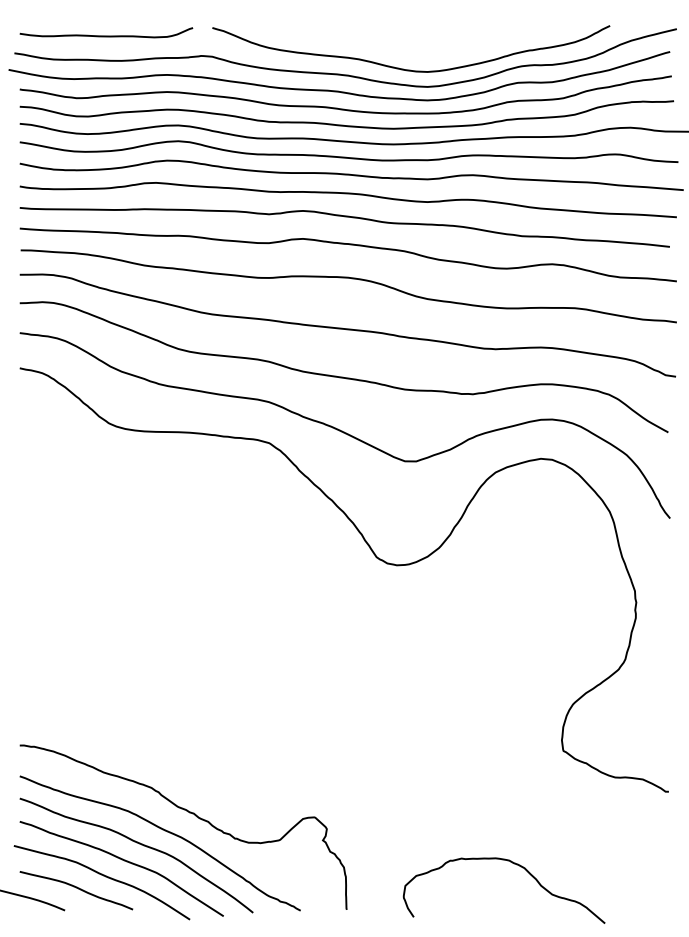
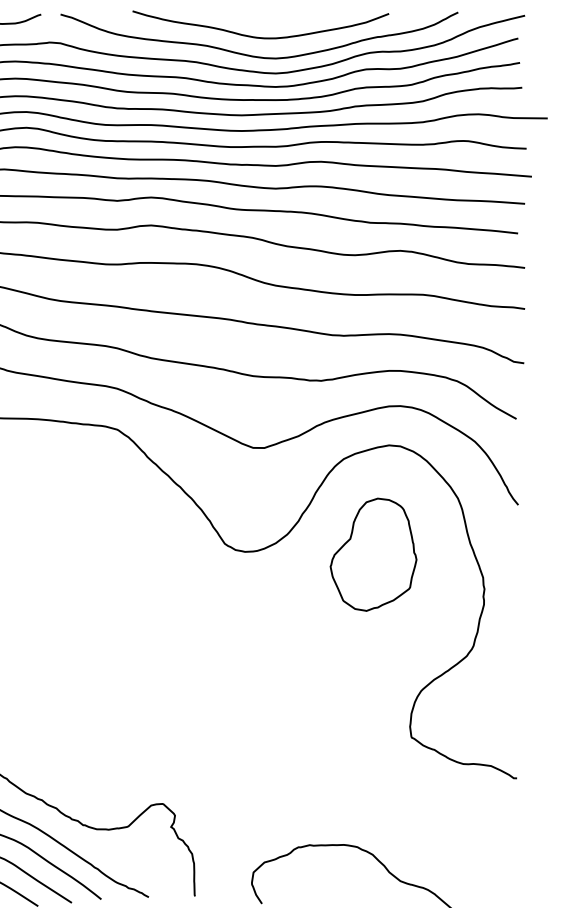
curve: (412, 50) -> (260, 37), added
part: (525, 568) -> (373, 555), added

